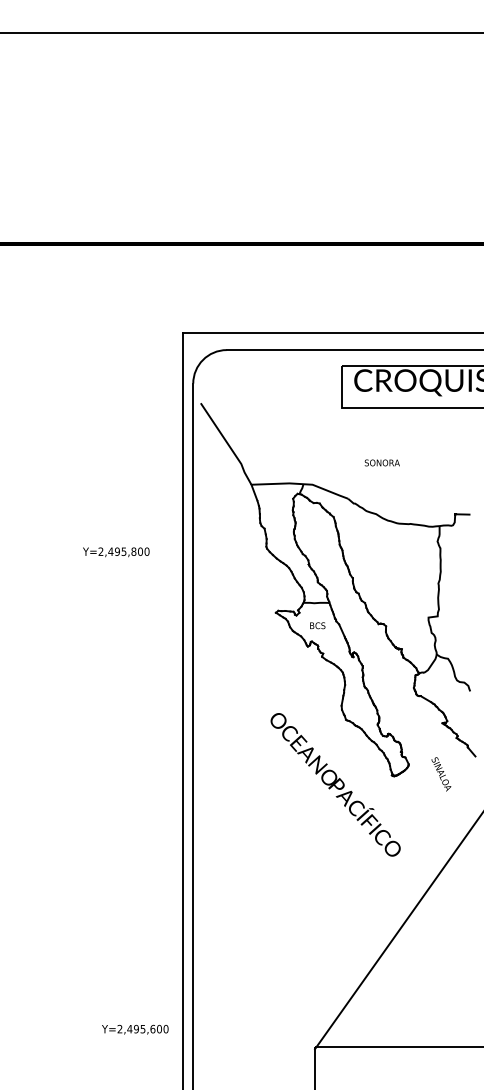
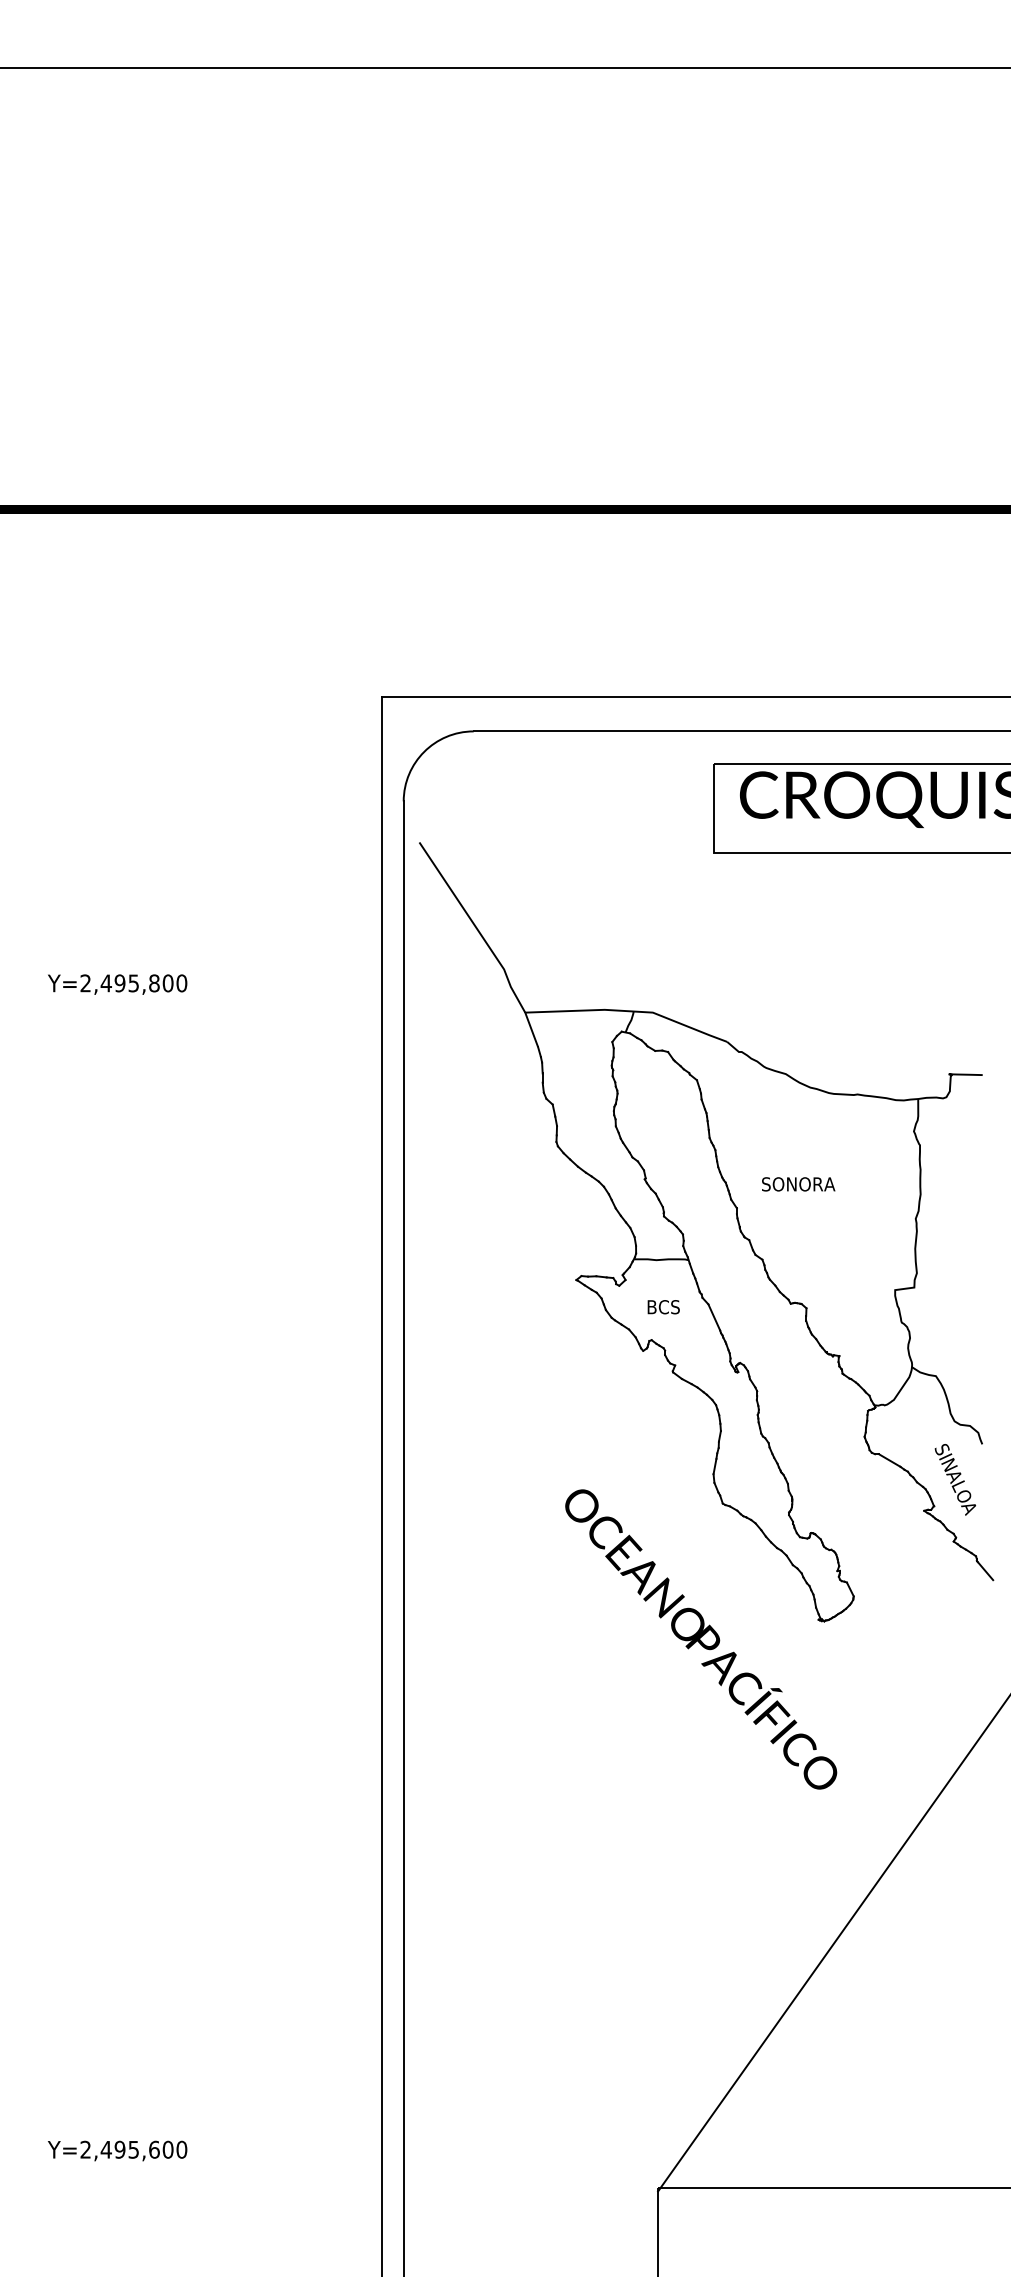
text: (381, 462) -> (796, 1183), moved
text: (116, 552) -> (118, 984), moved
text: (441, 774) -> (955, 1480), moved
text: (135, 1029) -> (118, 2150), moved

